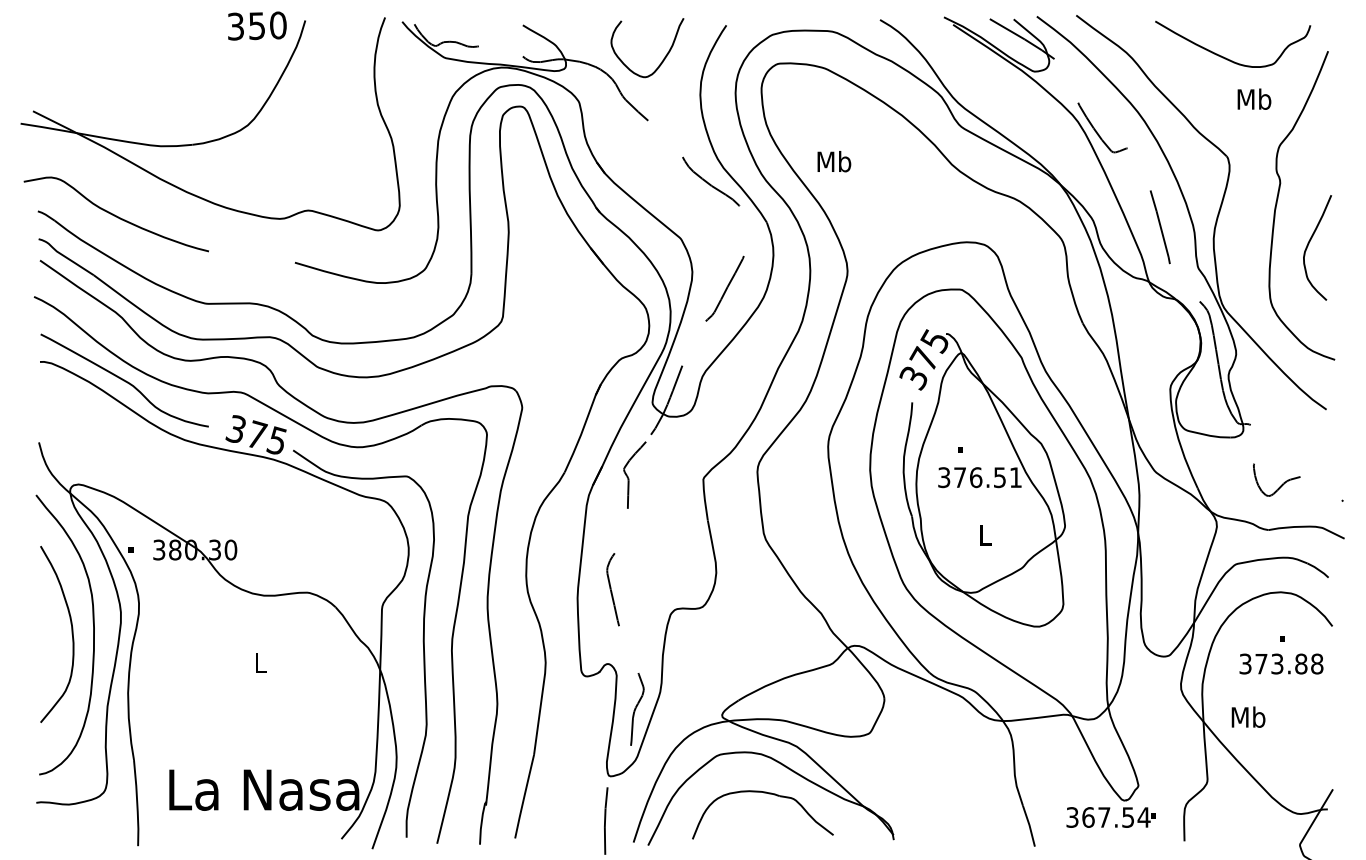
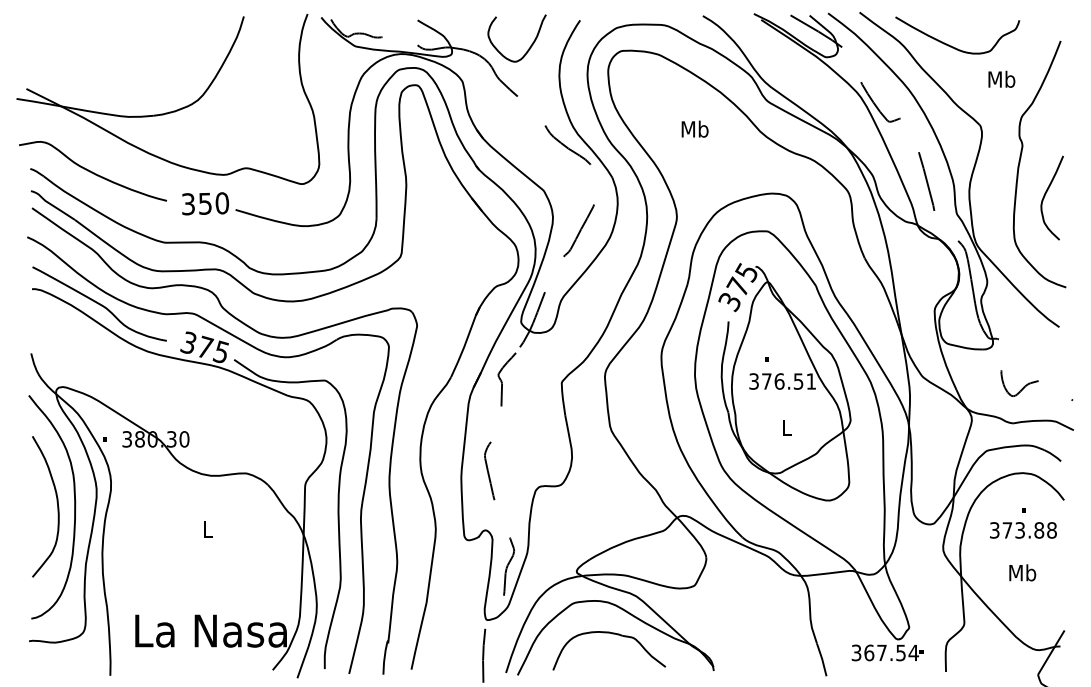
text: (257, 25) -> (205, 203), moved
curve: (1228, 58) -> (953, 46), moved
text: (834, 161) -> (695, 129), moved
text: (1248, 716) -> (1022, 572), moved

